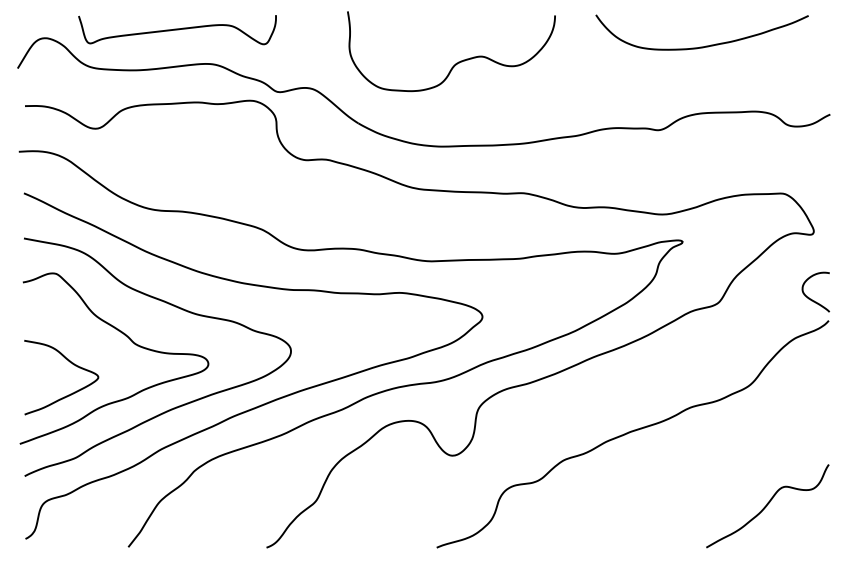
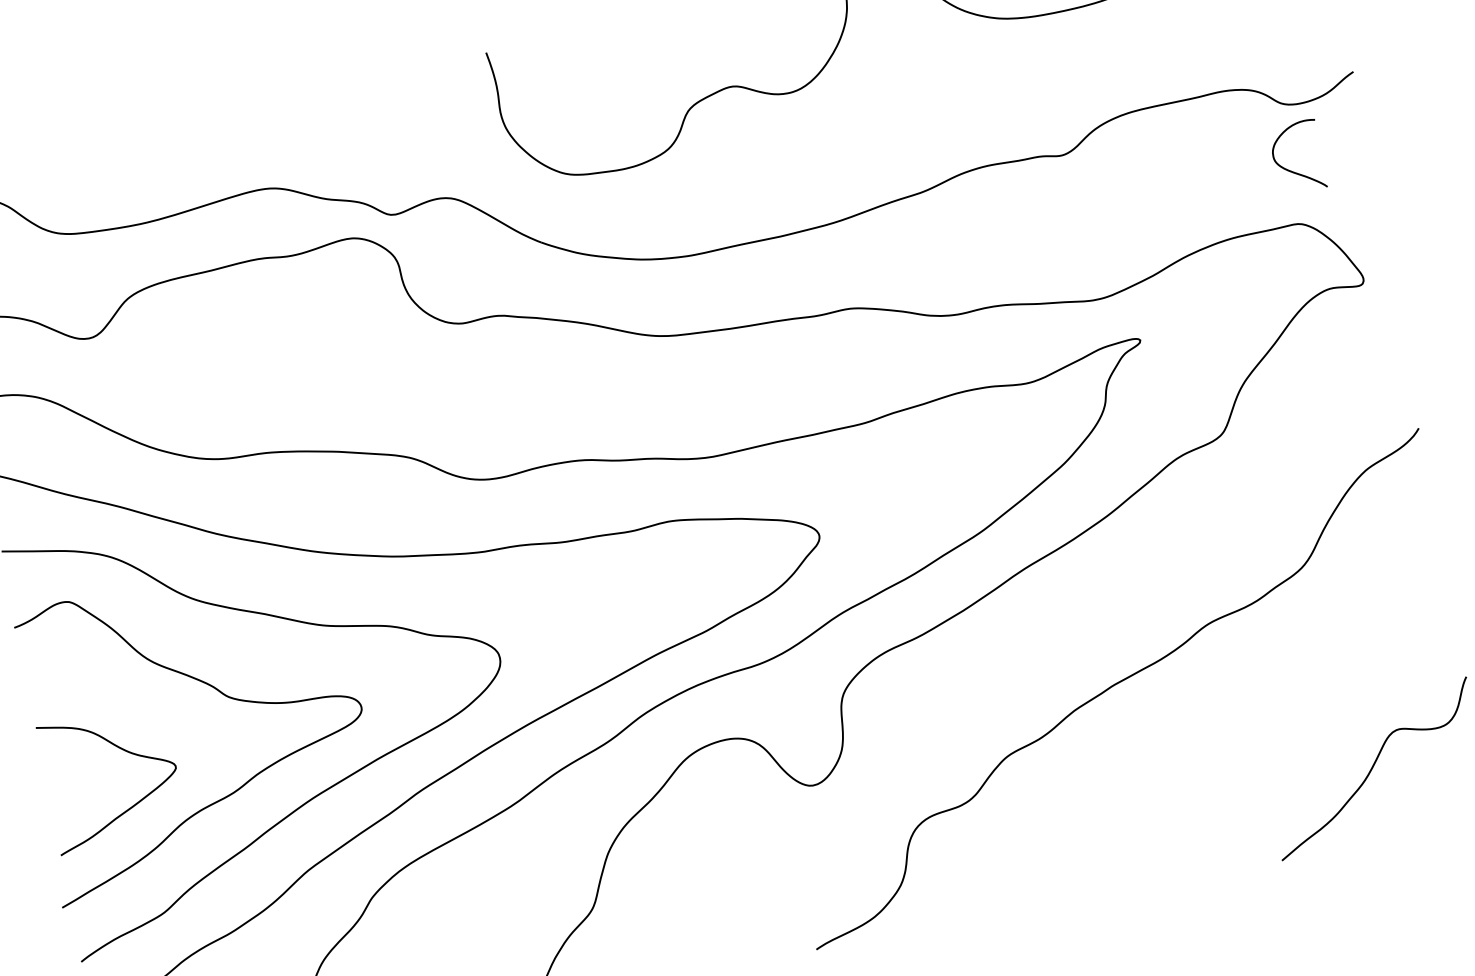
curve: (177, 30) -> (198, 141), removed
curve: (811, 298) -> (1291, 169), moved

